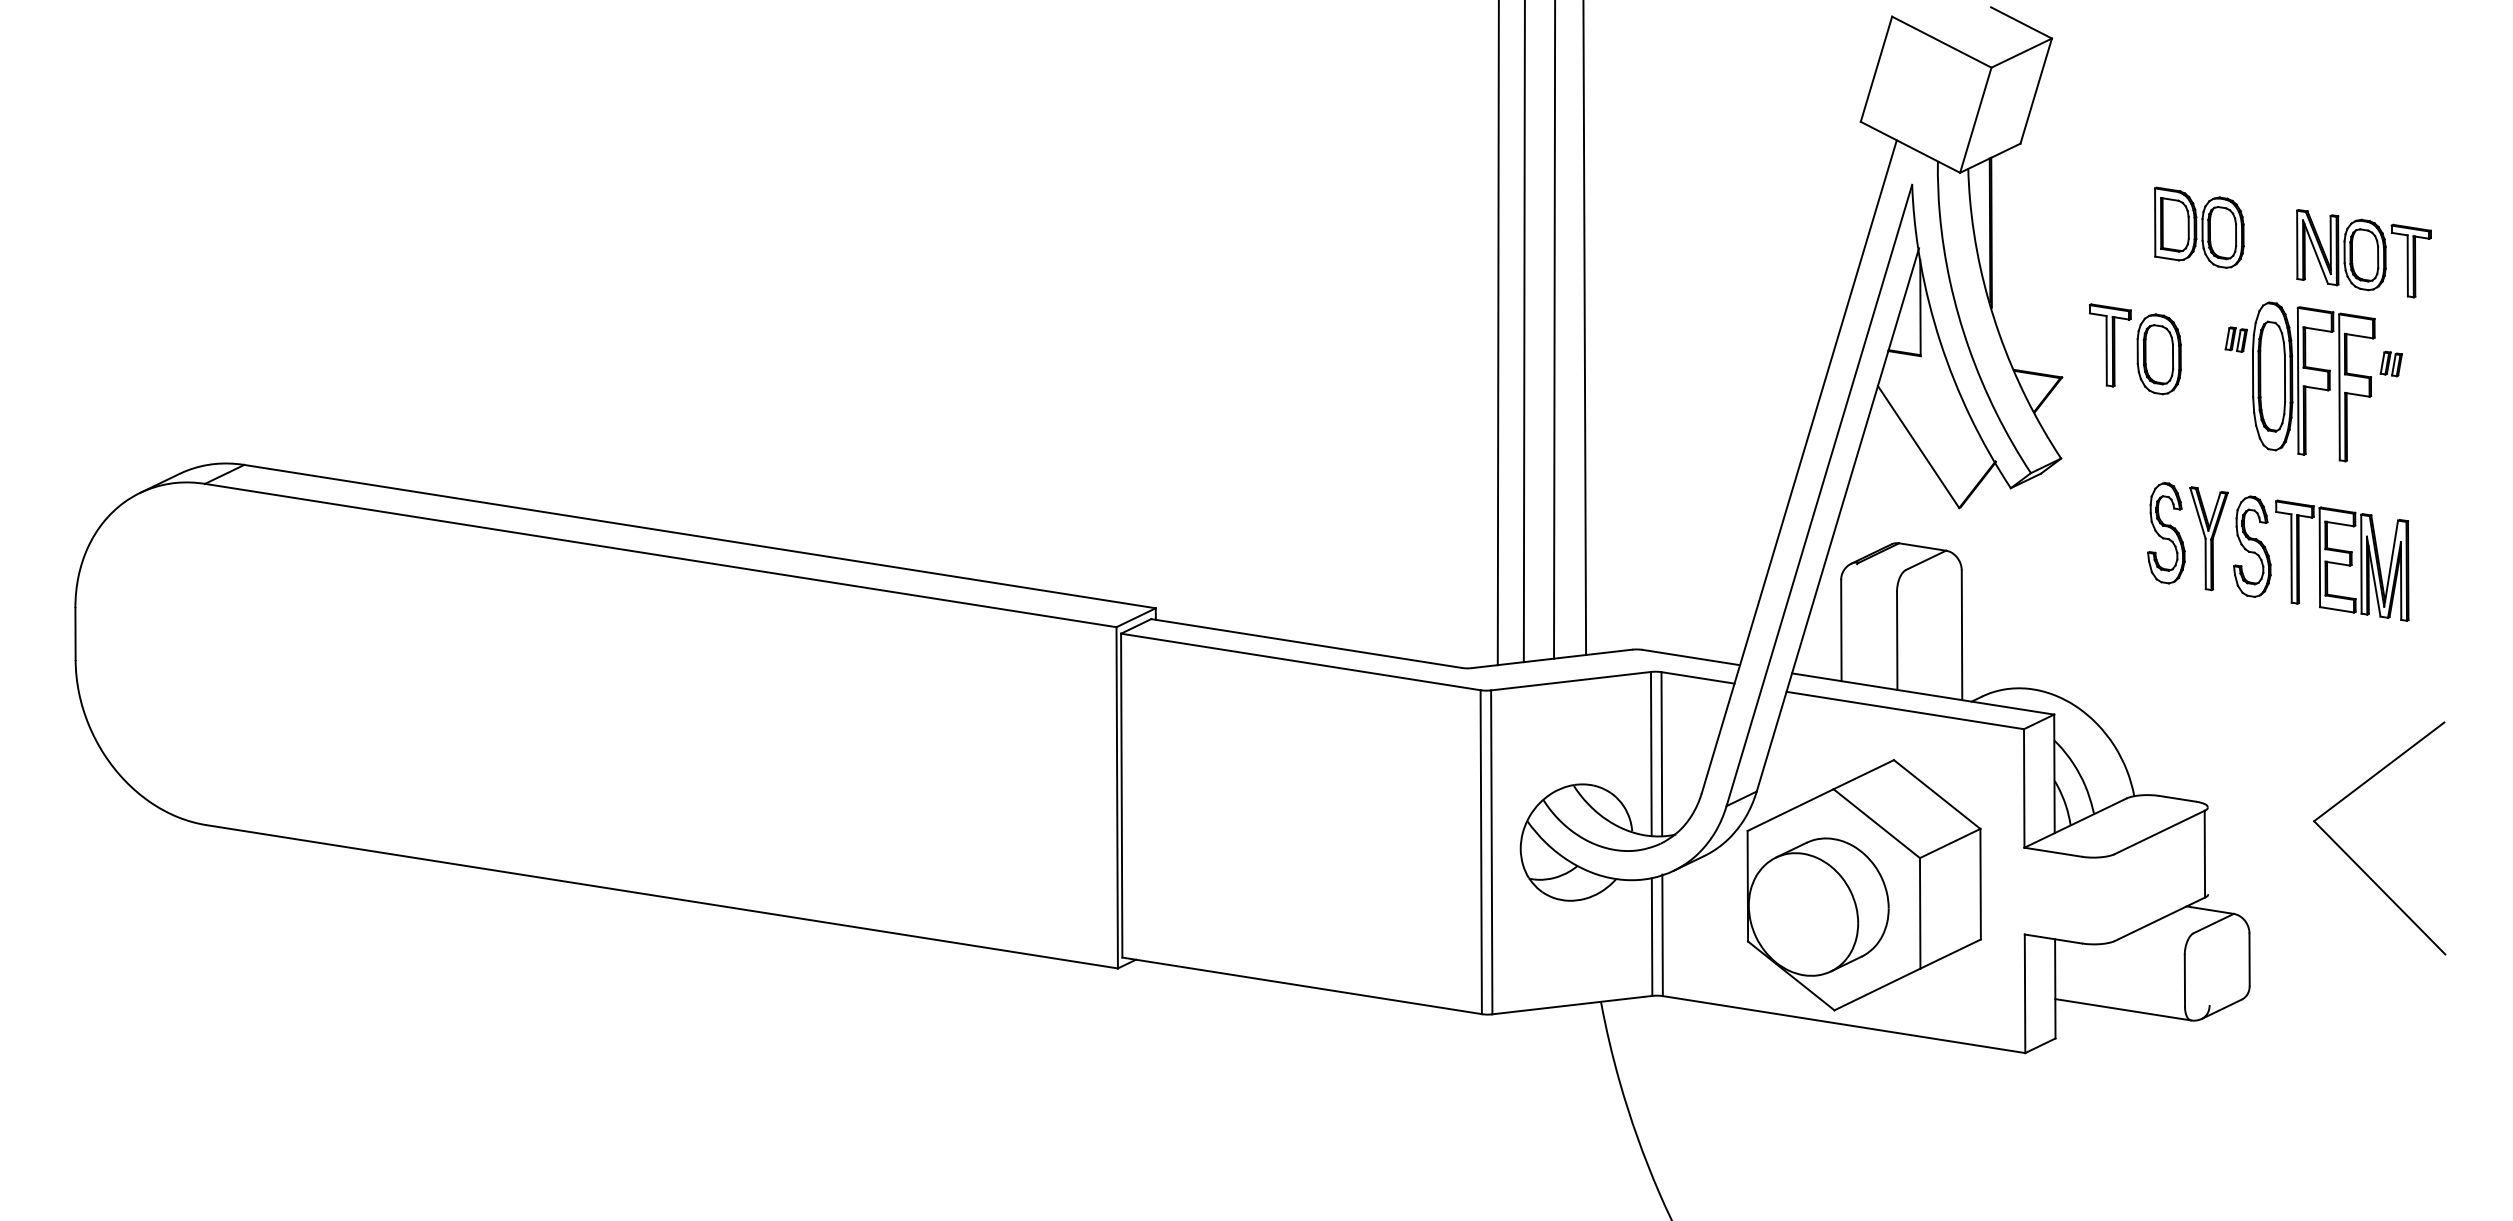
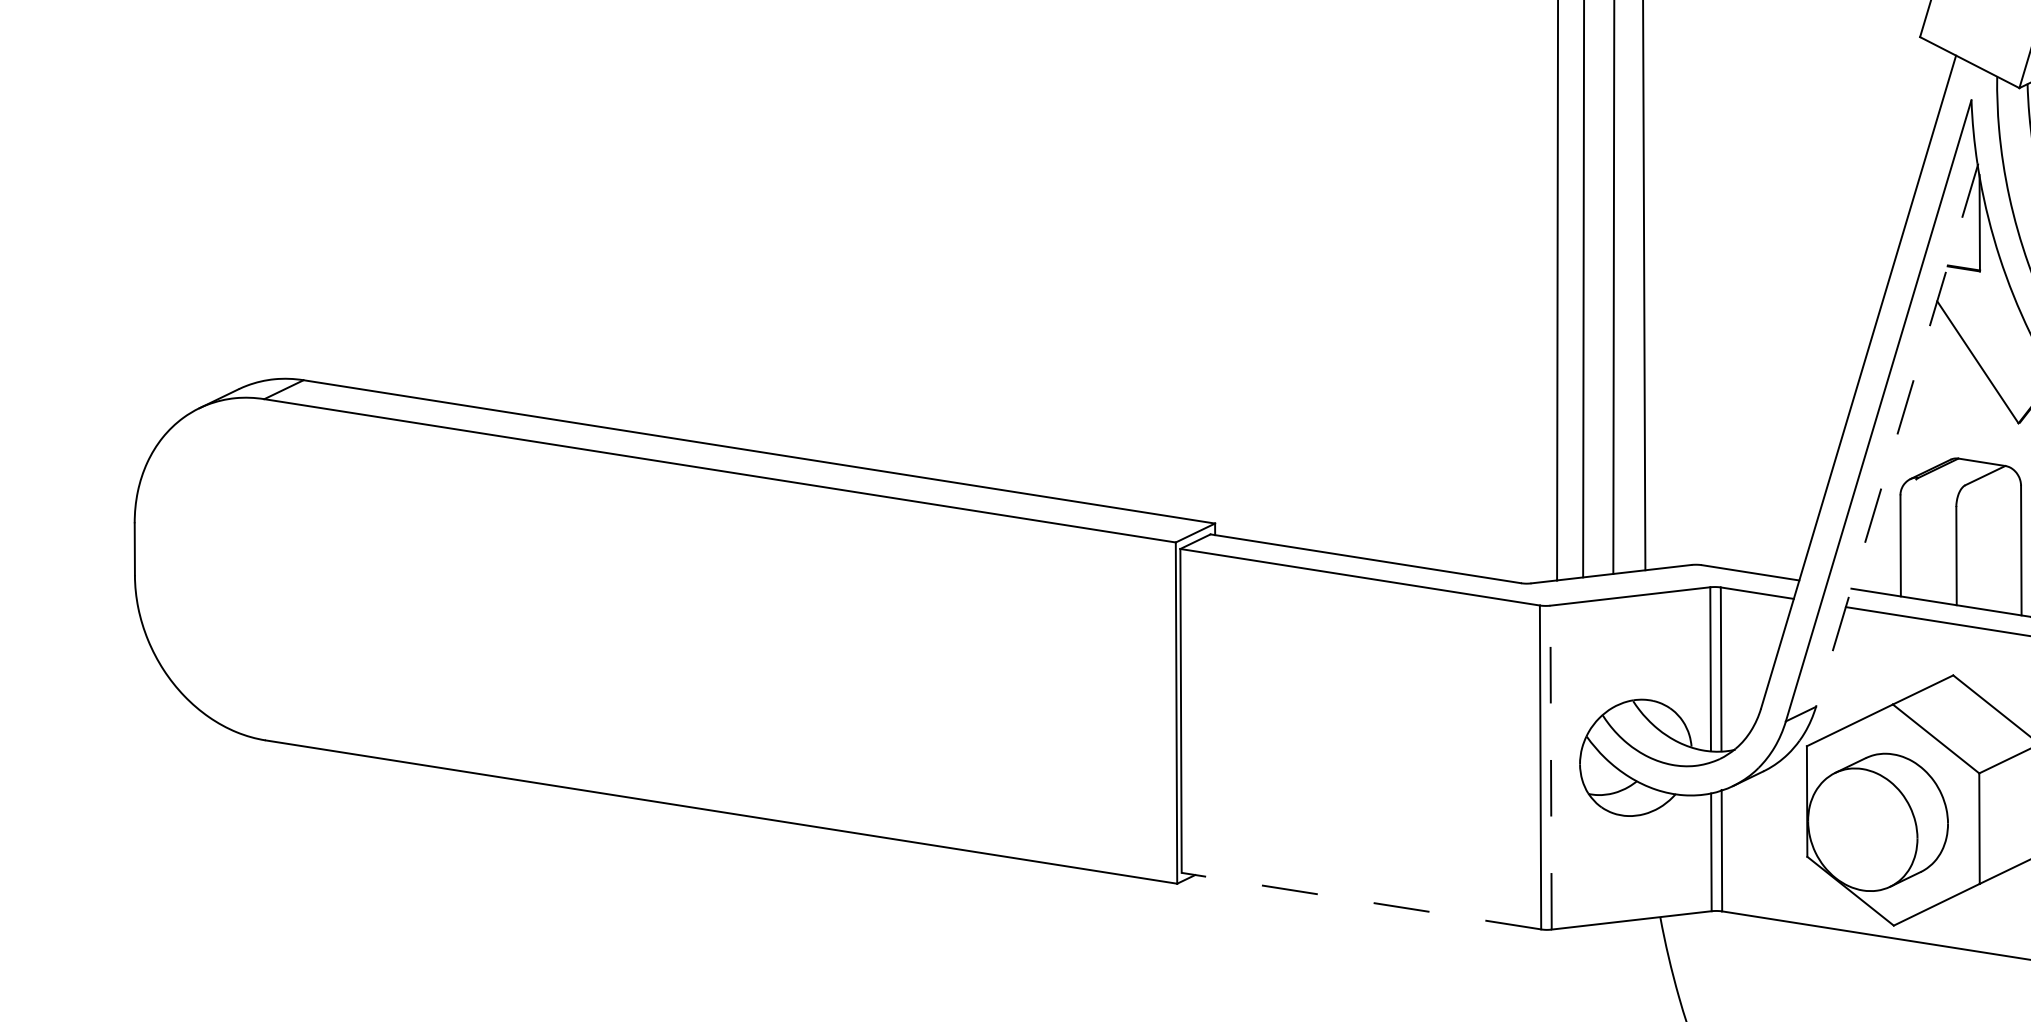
line: (1837, 520) -> (1896, 435), solid -> dashed
line: (1491, 852) -> (1550, 767), solid -> dashed
line: (1302, 985) -> (1361, 900), solid -> dashed

